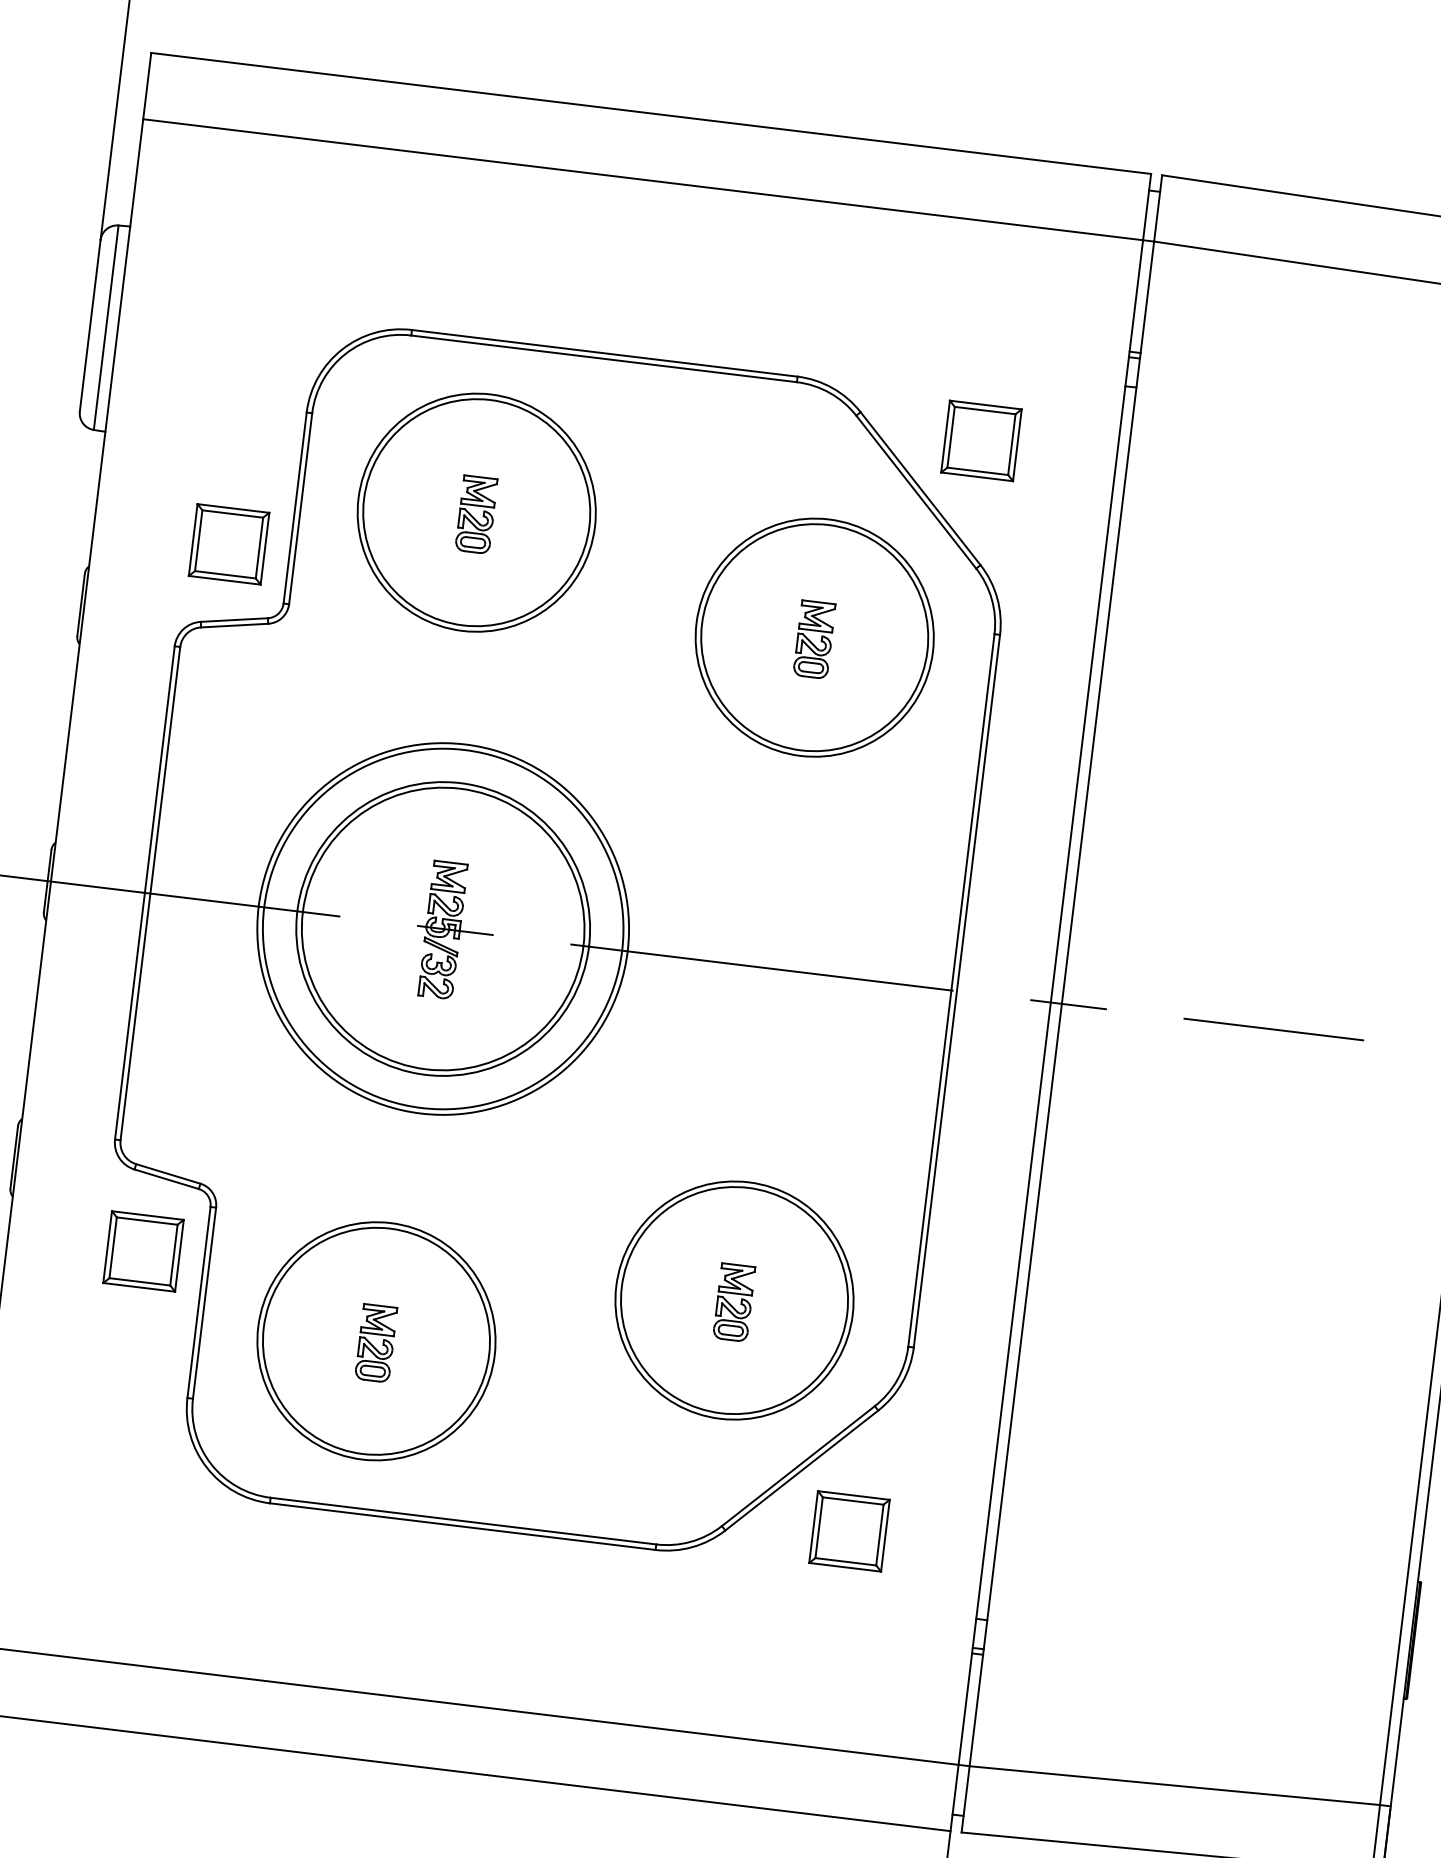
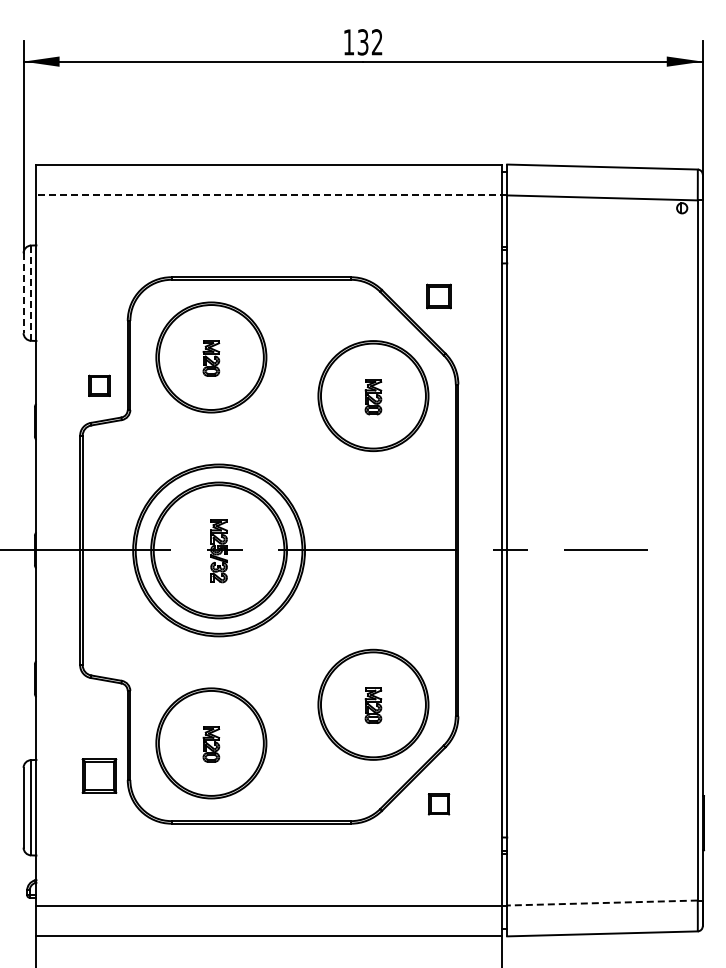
line: (647, 180) -> (271, 195), solid -> dashed
line: (89, 326) -> (23, 293), solid -> dashed
line: (107, 328) -> (31, 293), solid -> dashed
part: (980, 440) -> (438, 296), size x0.7
part: (229, 543) -> (99, 385), size x0.6
part: (143, 1250) -> (99, 775), moved
part: (848, 1531) -> (438, 804), size x0.6
line: (1174, 1786) -> (602, 903), solid -> dashed

